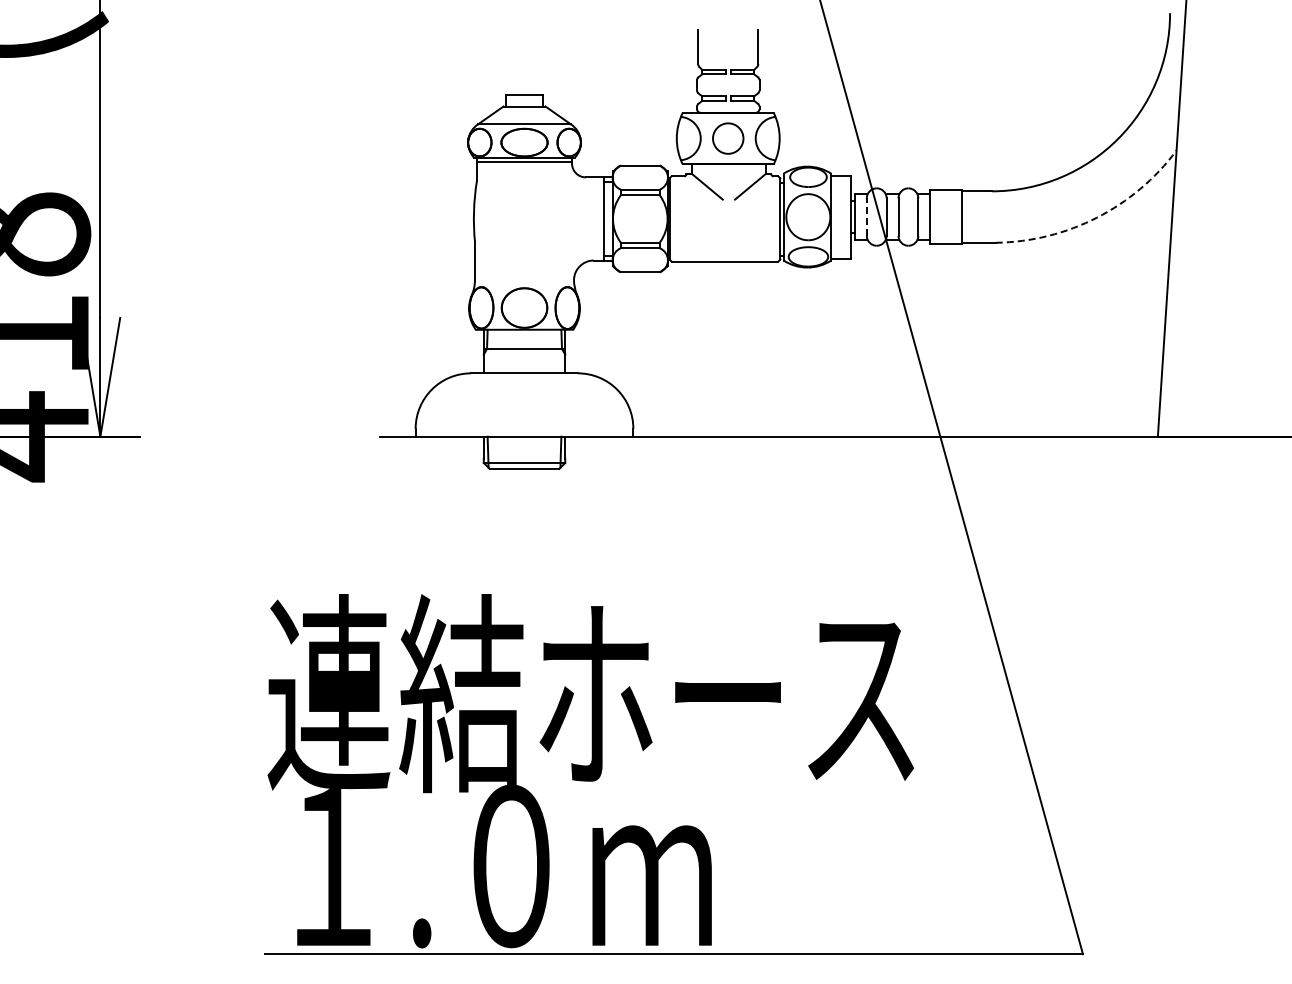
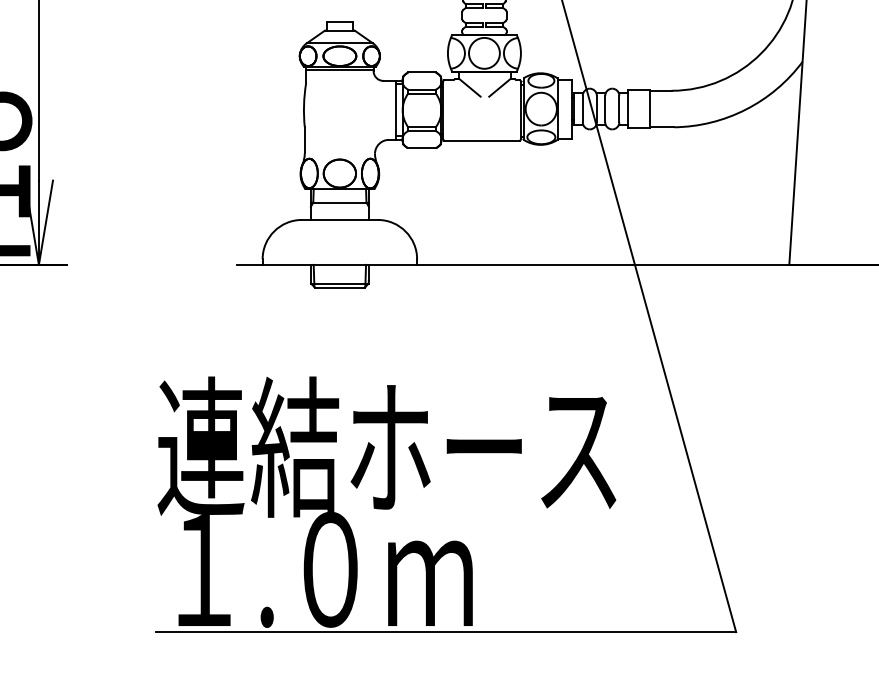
circle: (728, 138) -> (484, 53), size x1.43
line: (866, 217) -> (582, 109), dashed -> solid
arc: (1096, 217) -> (745, 109), dashed -> solid

